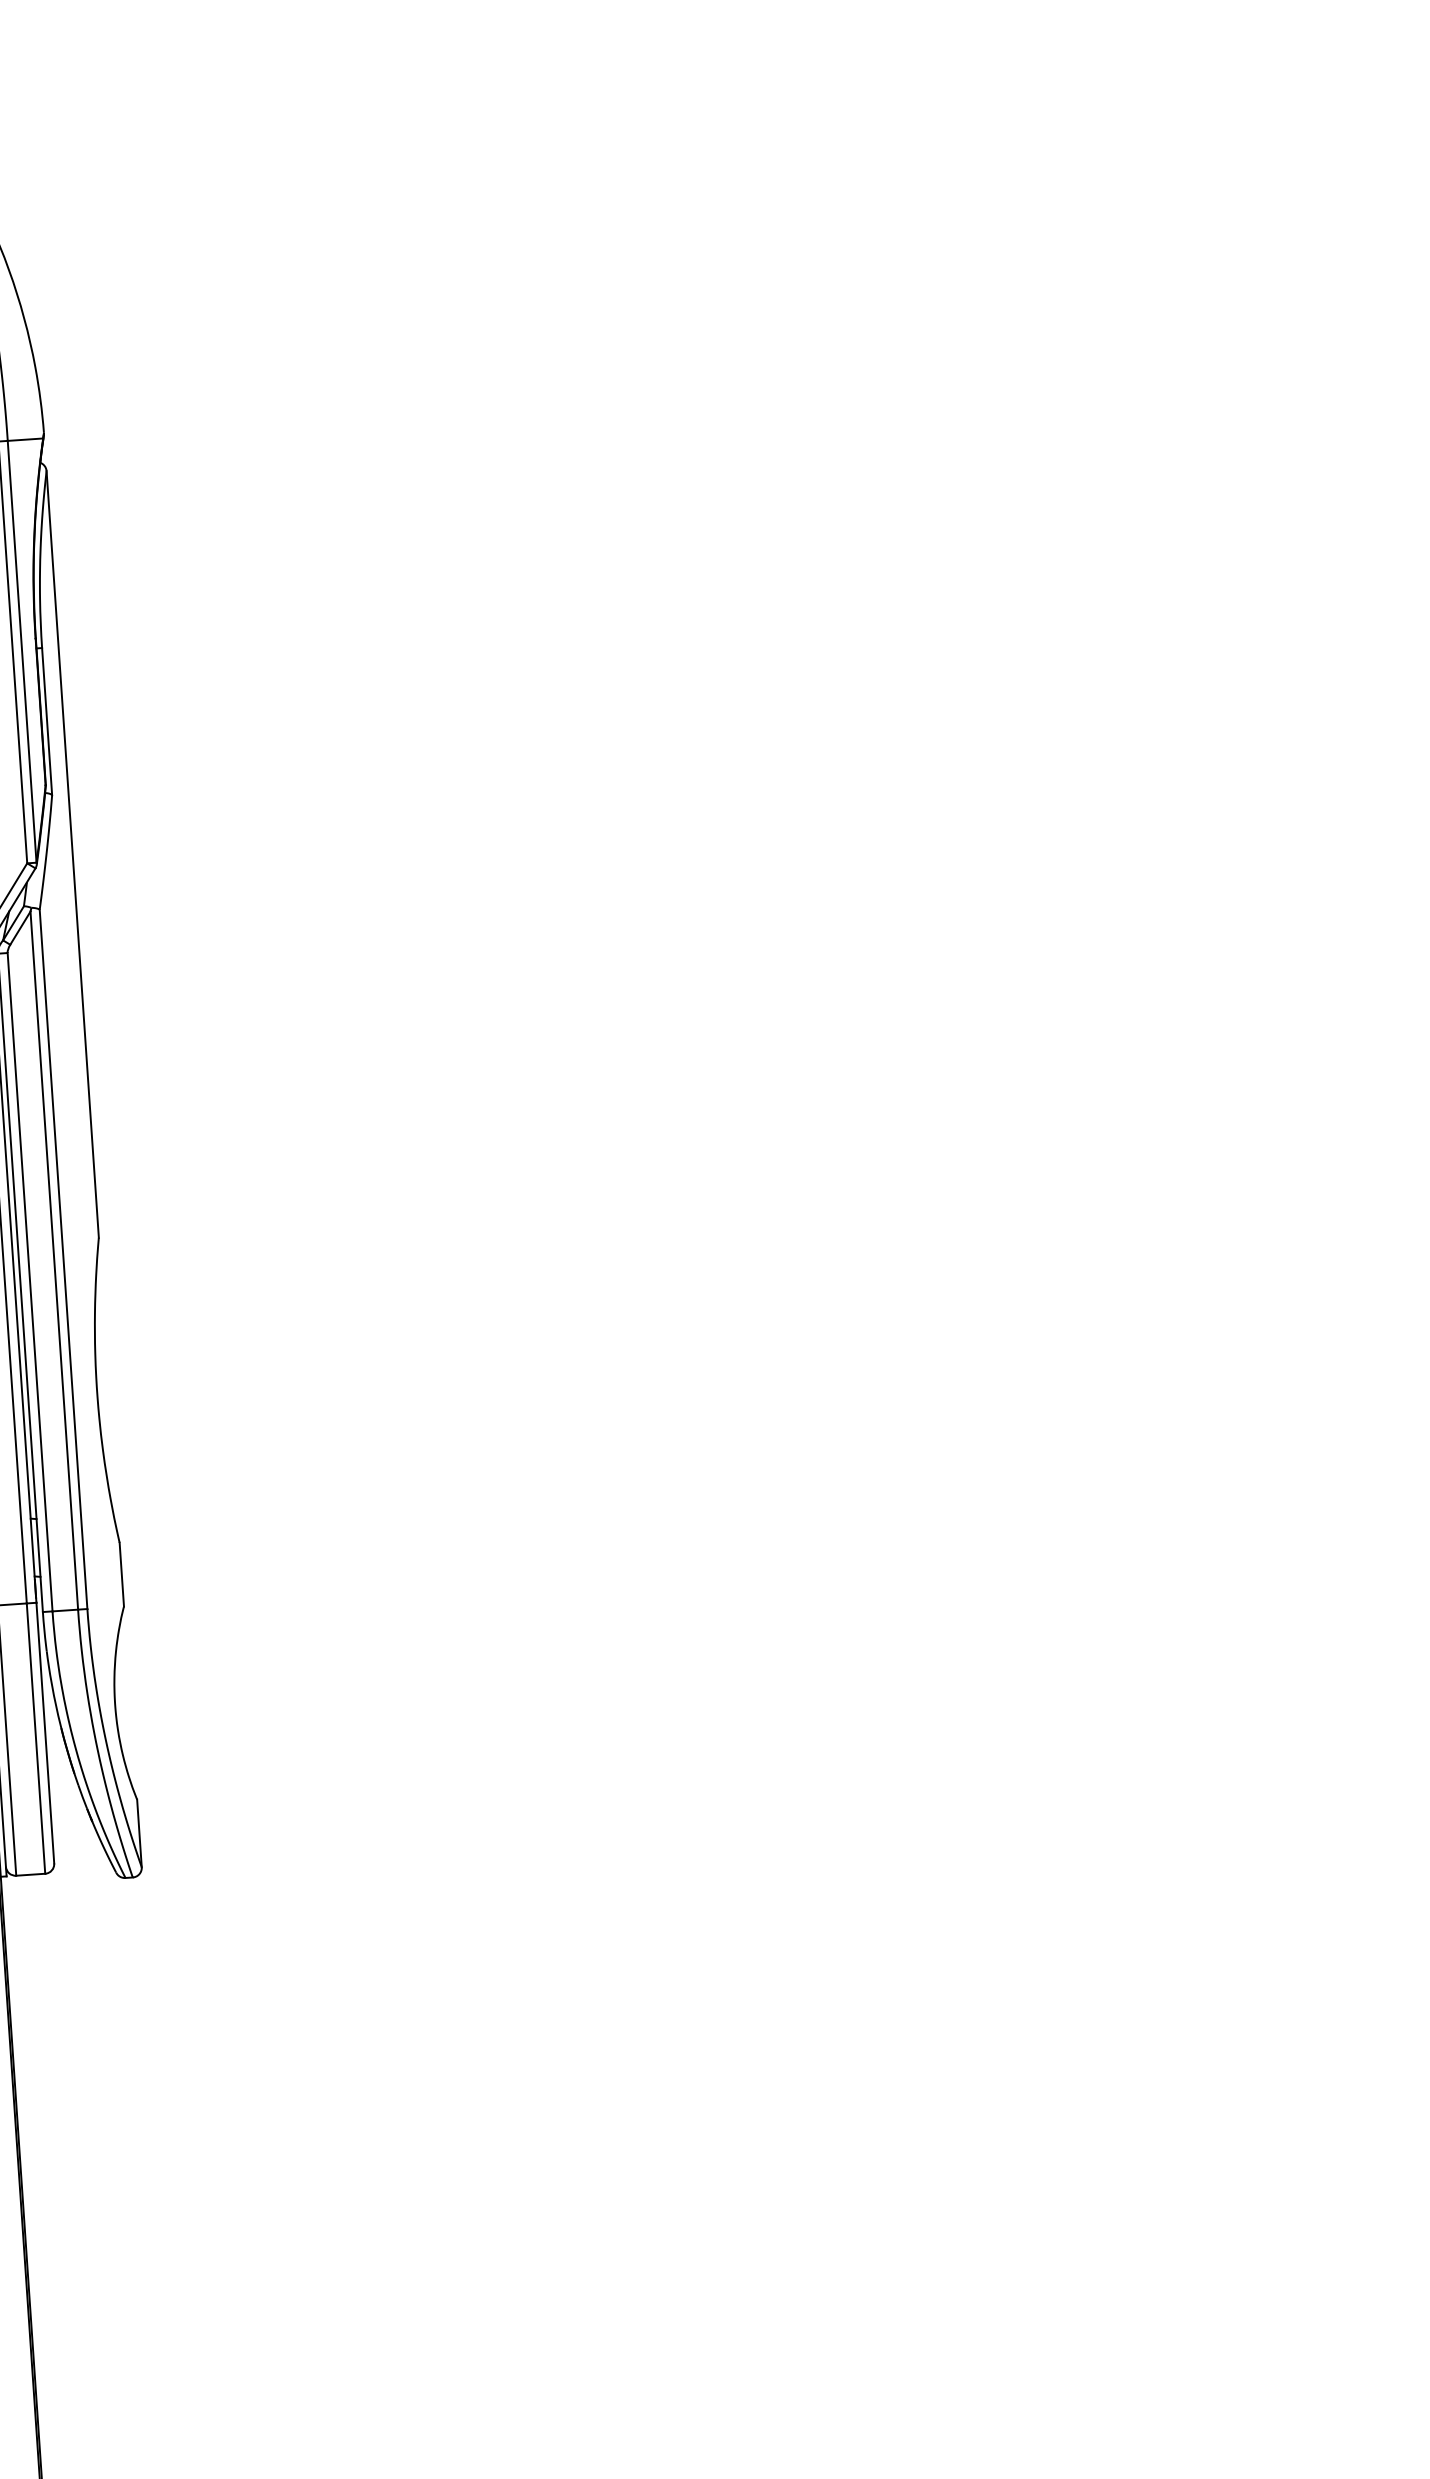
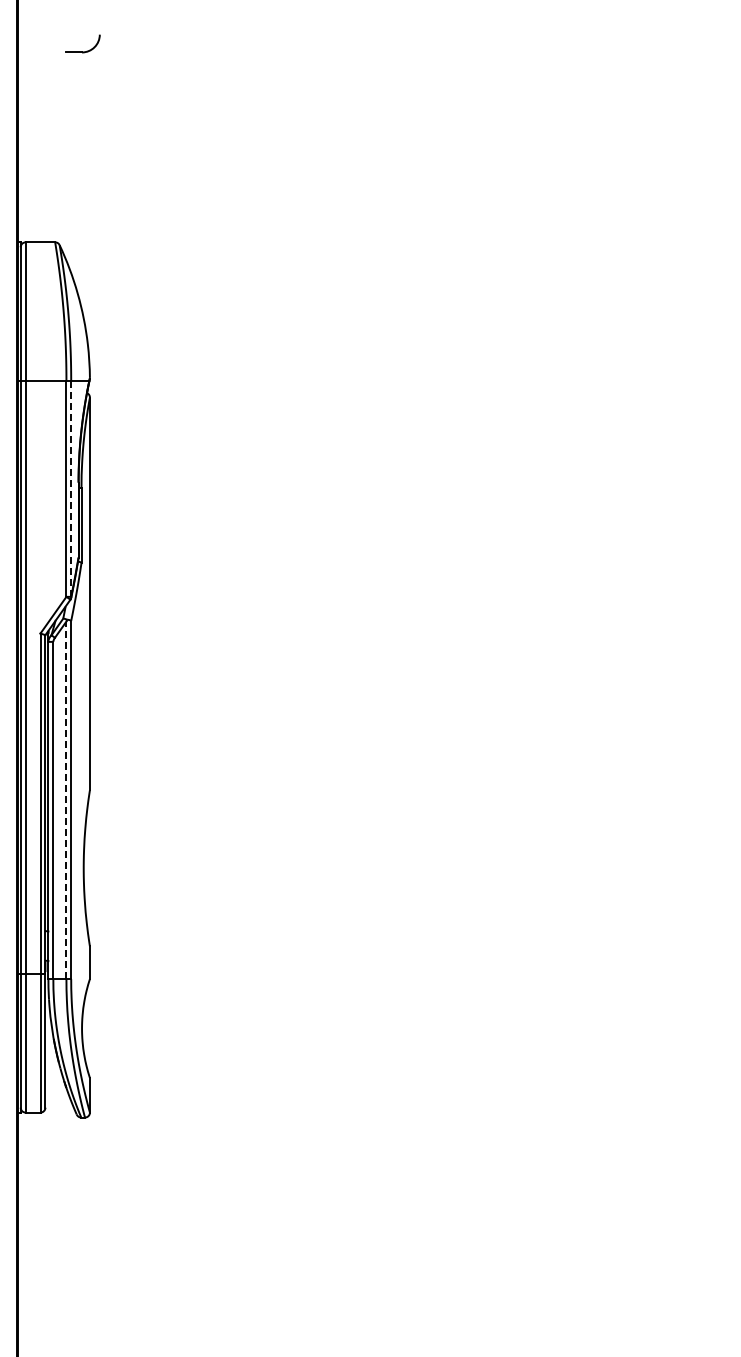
line: (22, 651) -> (71, 488), solid -> dashed
line: (54, 1260) -> (66, 800), solid -> dashed

